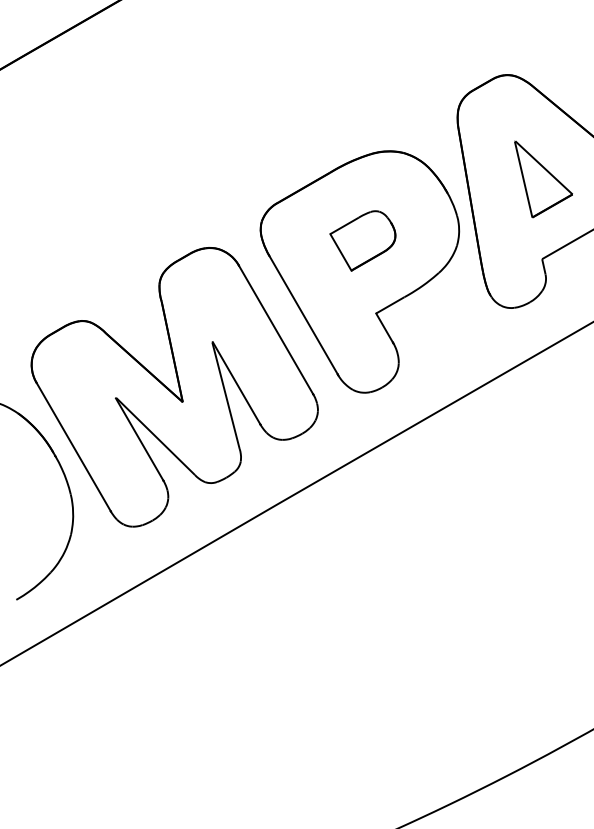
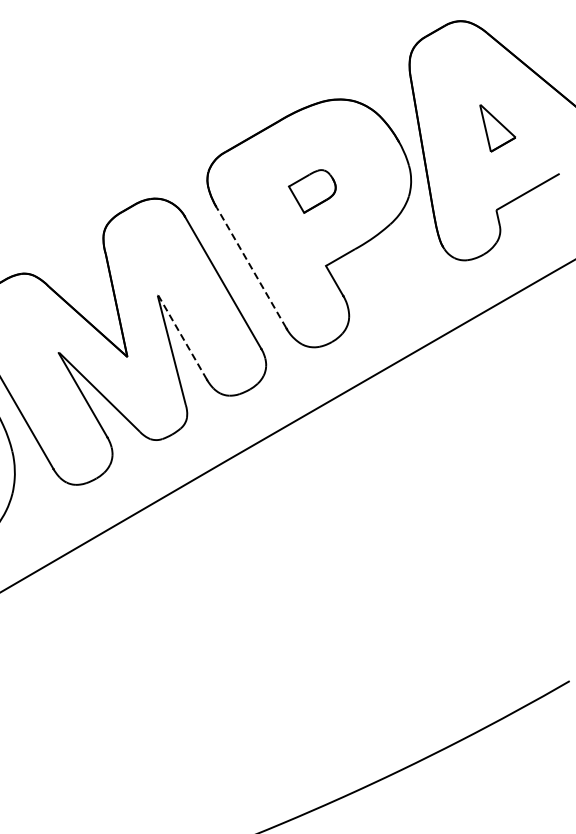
part: (543, 179) -> (497, 128), size x0.6
part: (362, 240) -> (311, 191), size x0.7
line: (303, 315) -> (251, 268), solid -> dashed
line: (236, 382) -> (182, 336), solid -> dashed

